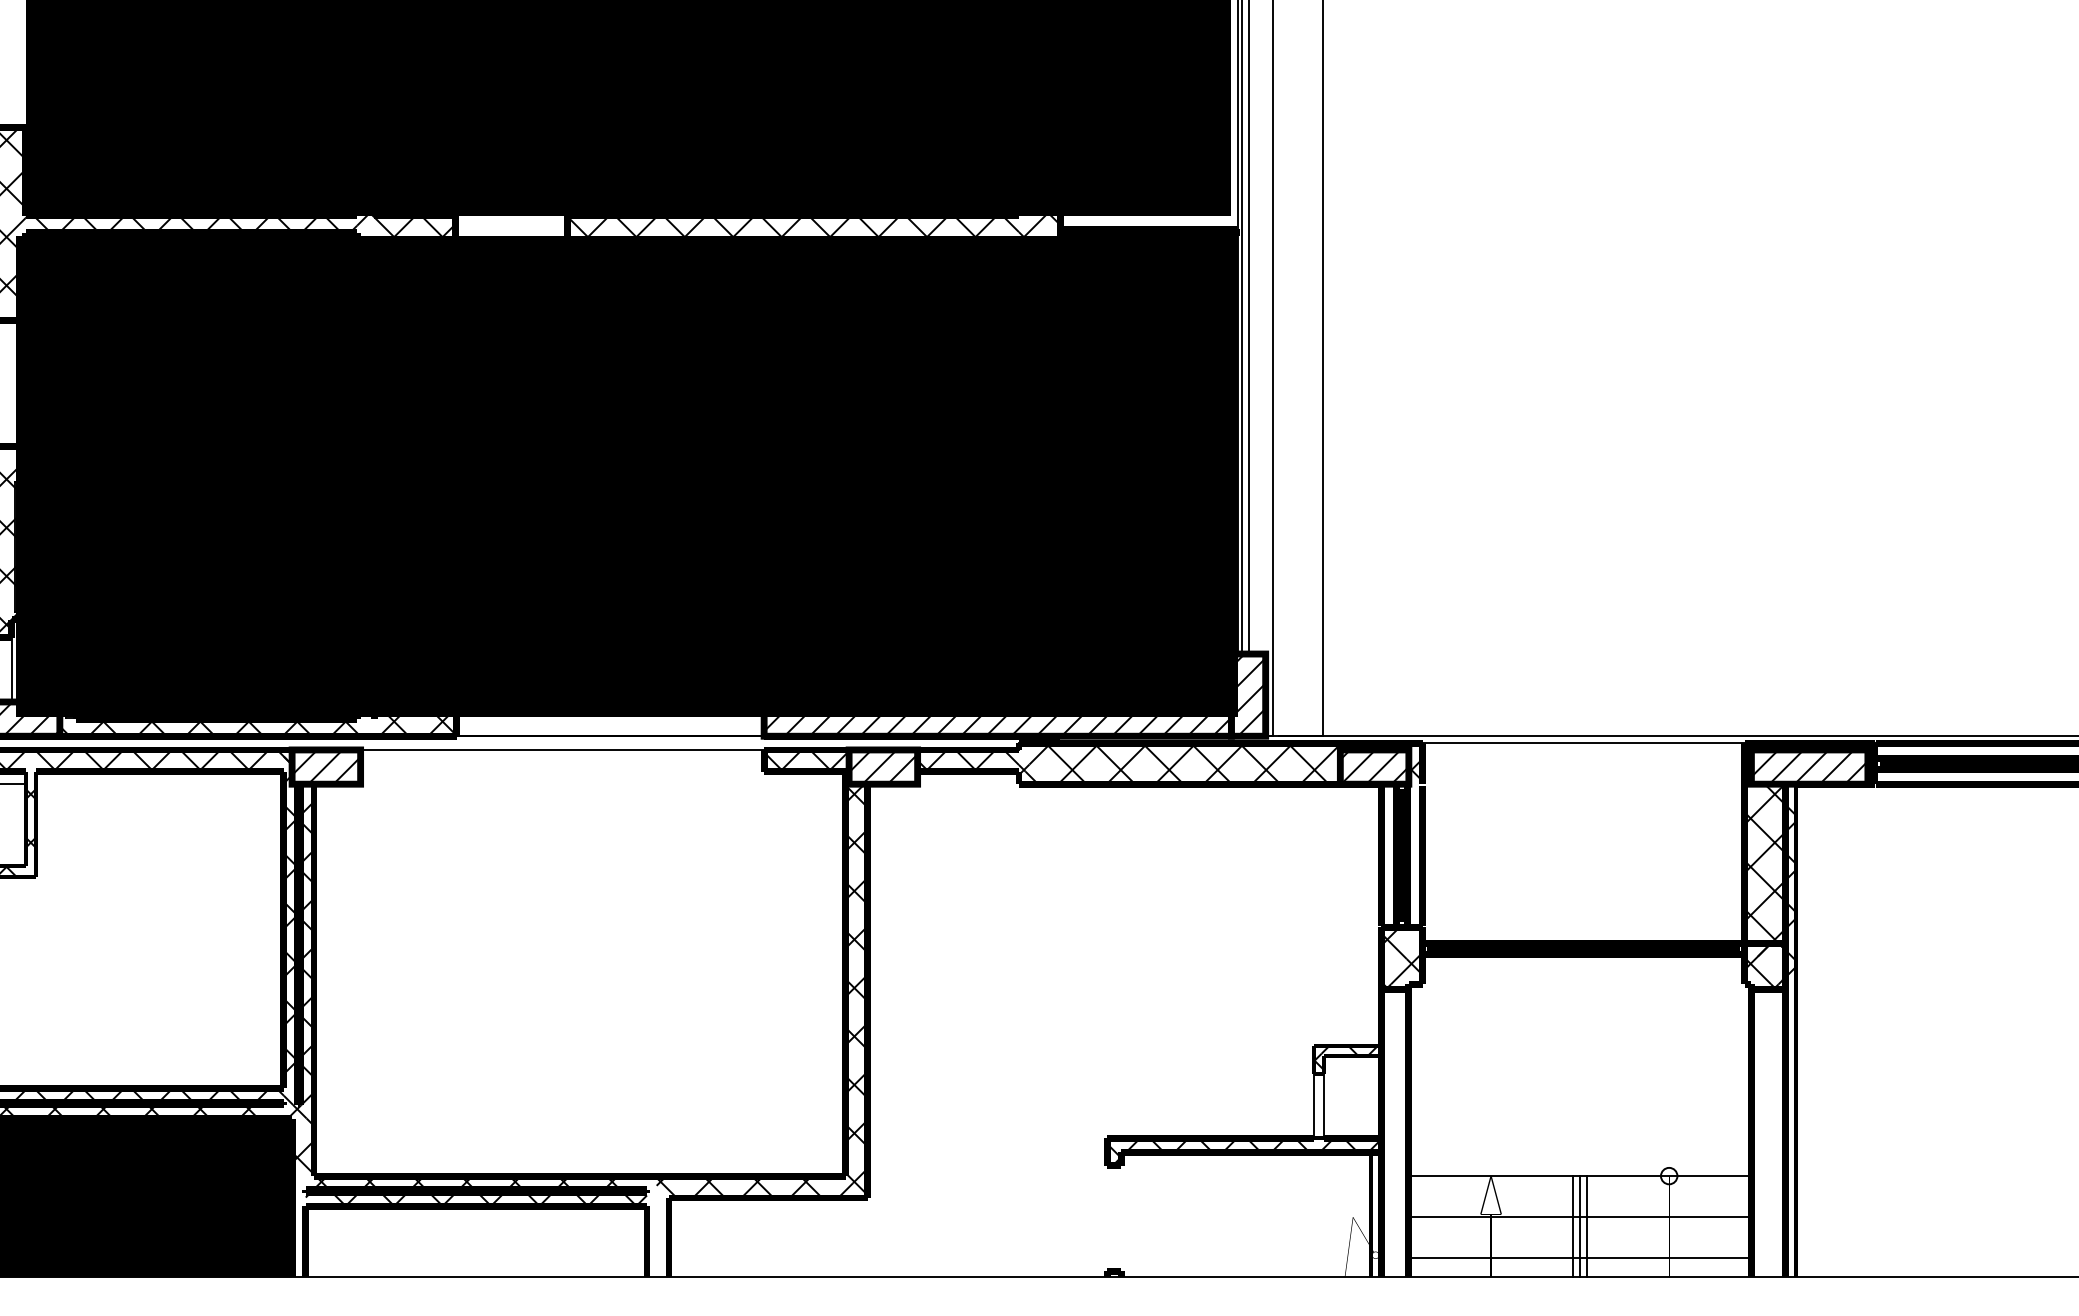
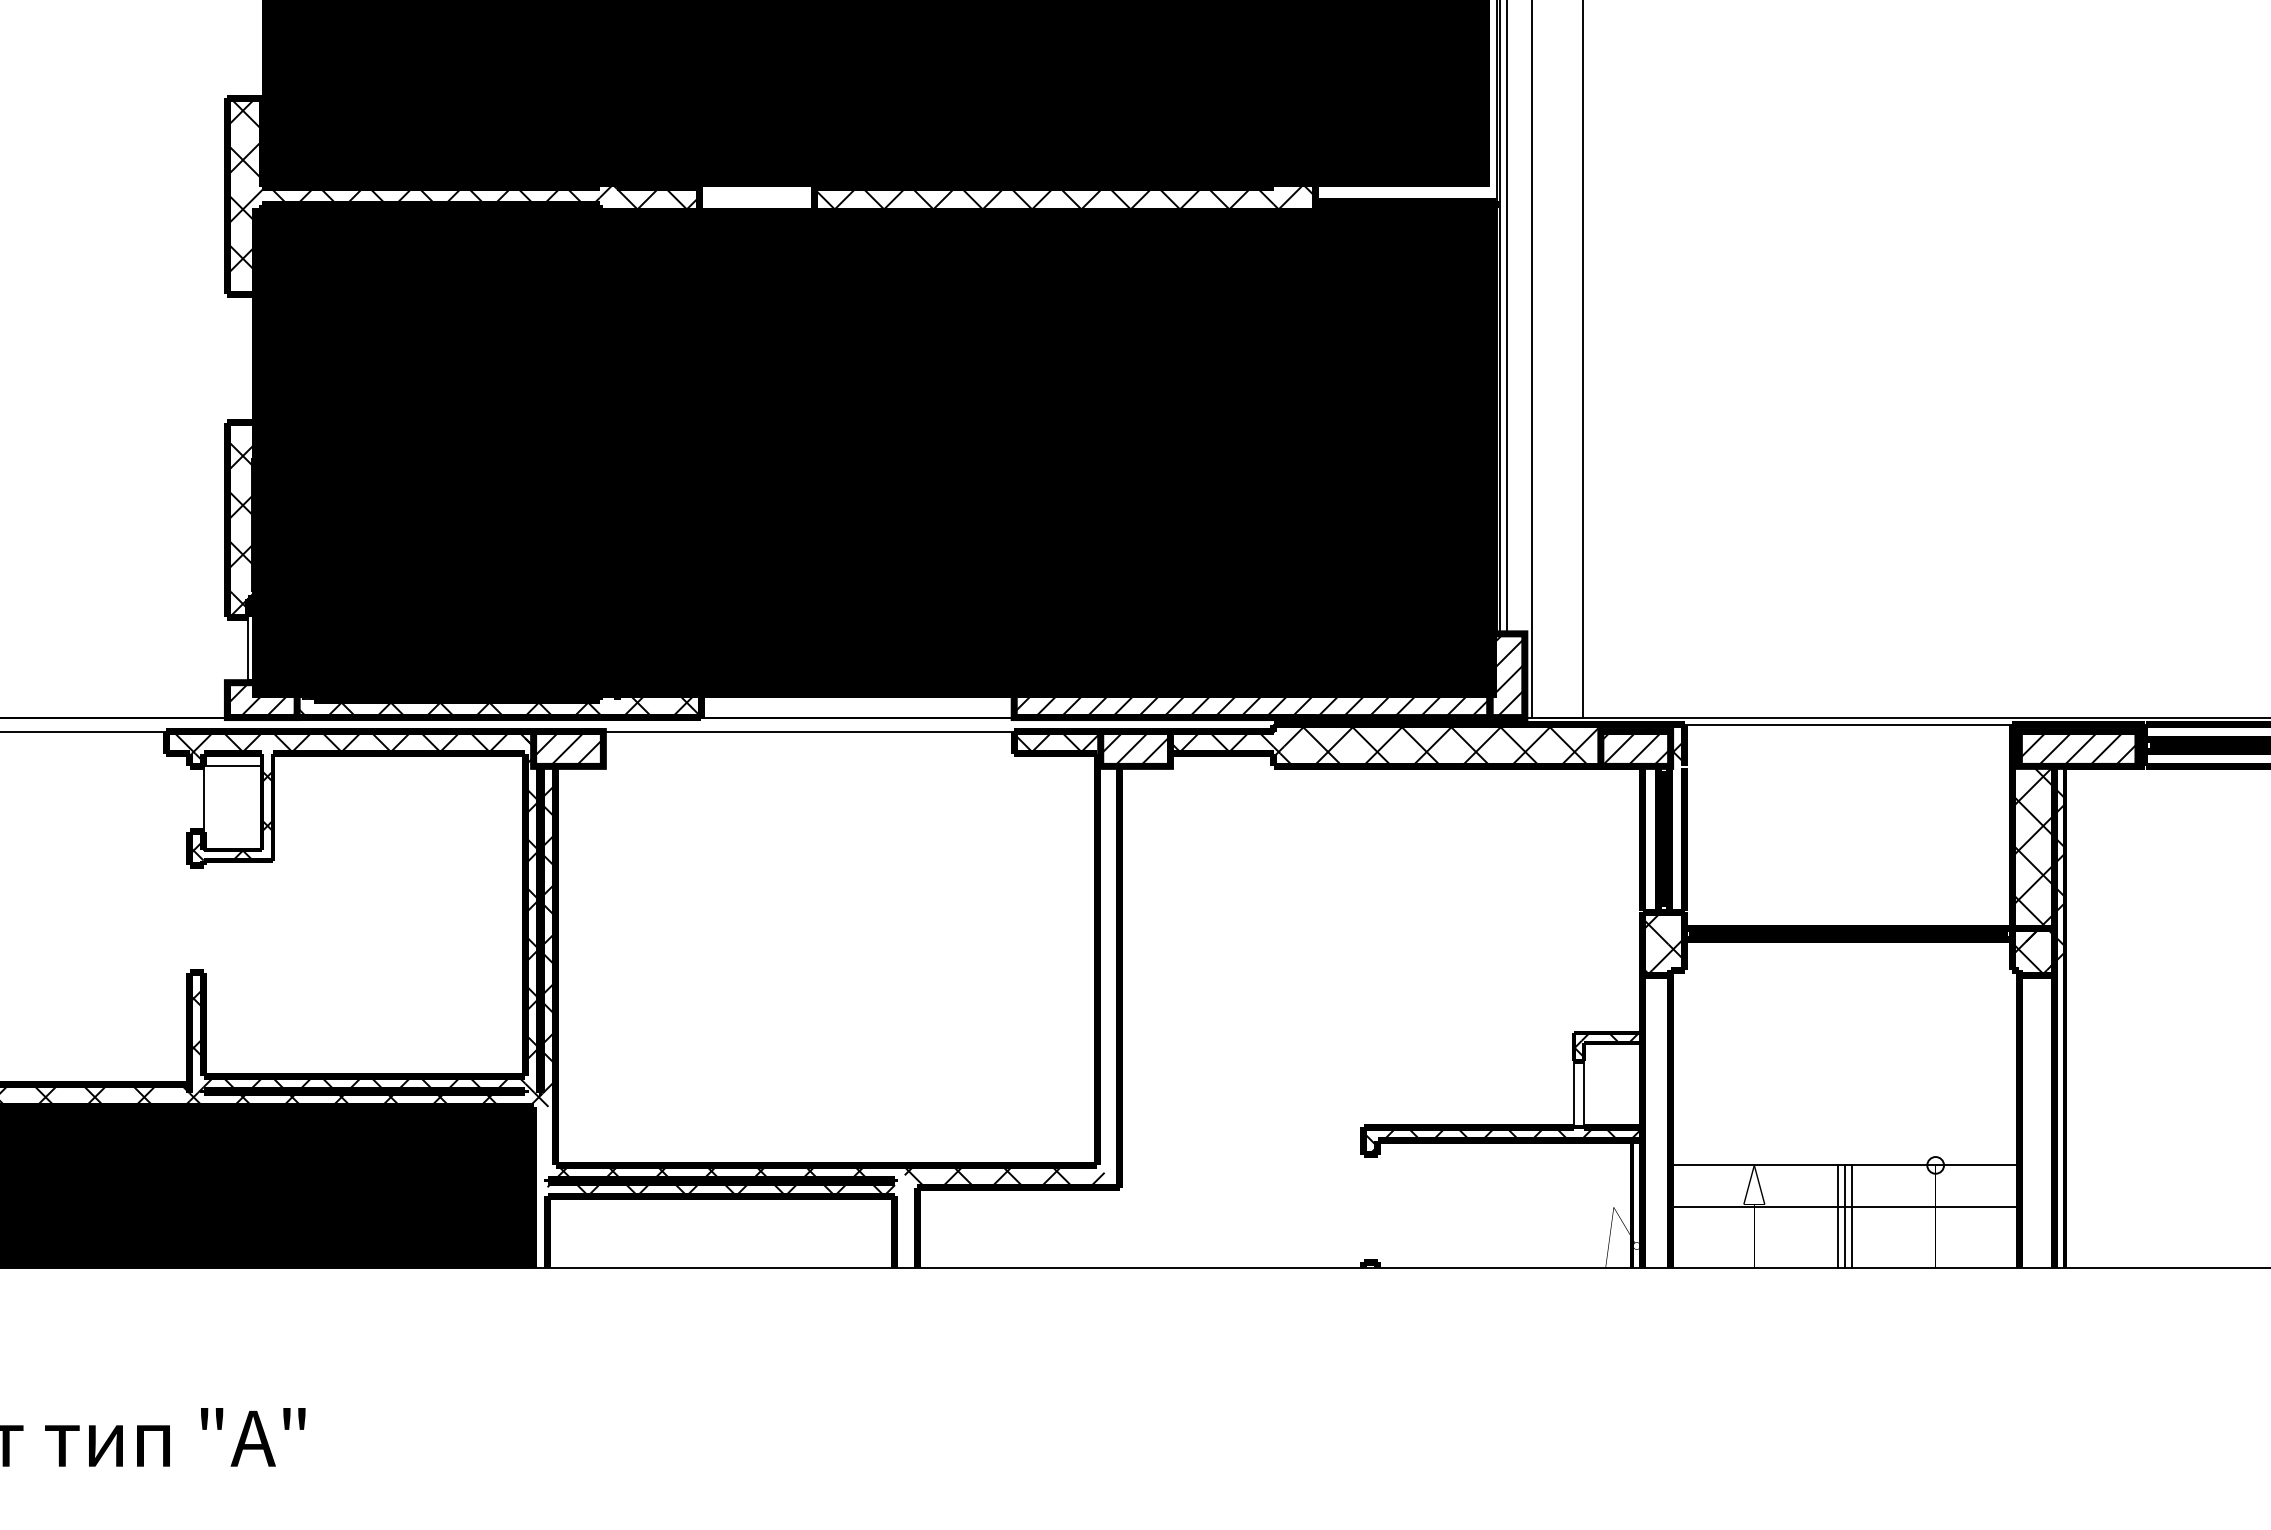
hatch: (856, 989) -> (1108, 975), removed
hatch: (302, 1145) -> (544, 1134), removed
line: (1579, 1258) -> (1844, 1249), removed

